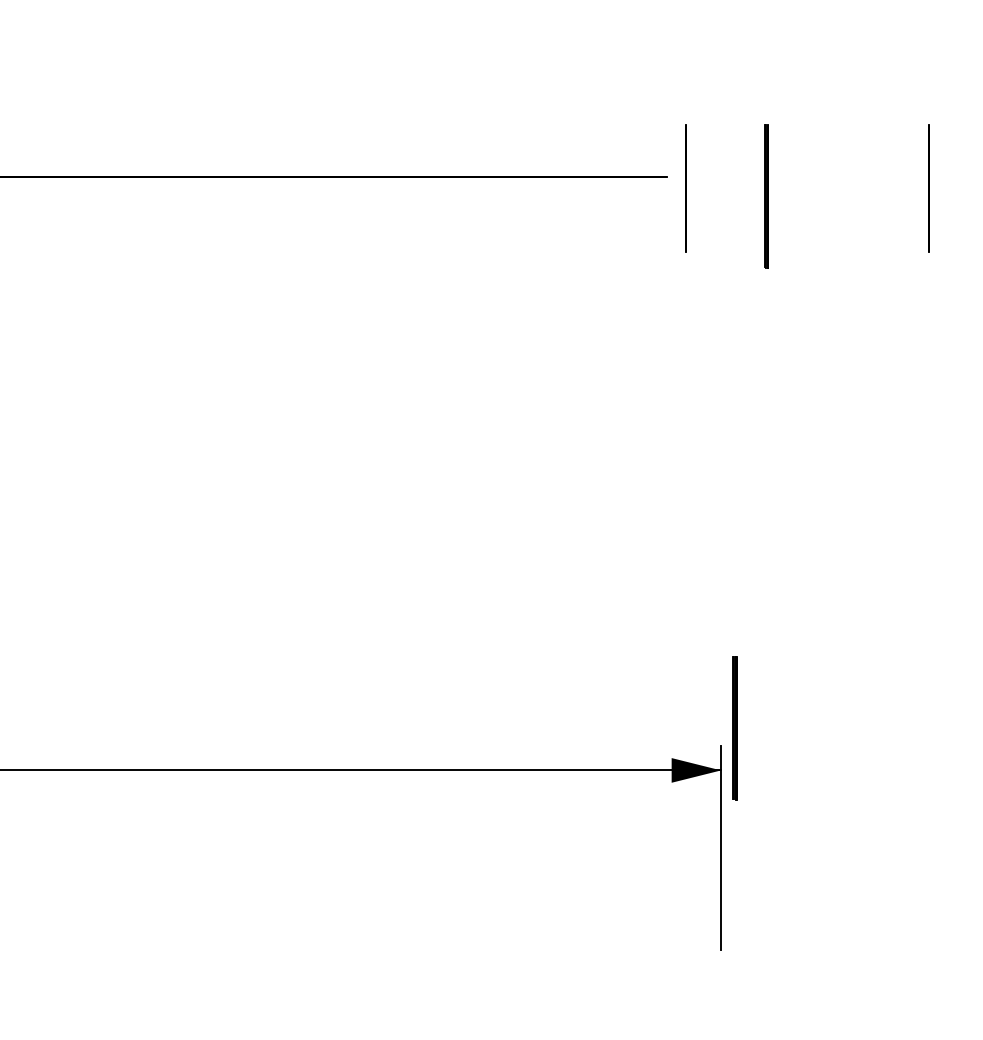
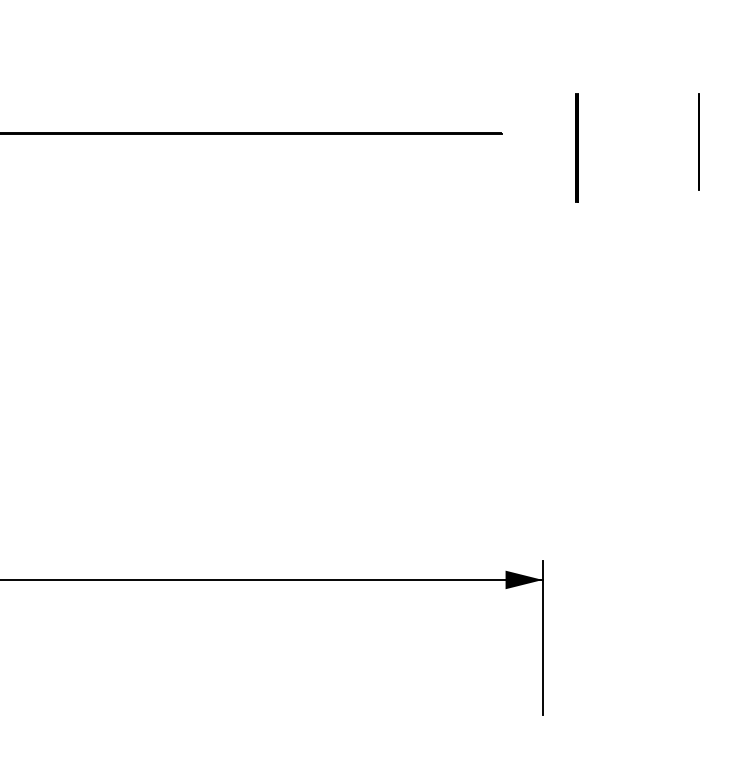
line: (684, 187) -> (515, 141), removed
line: (734, 727) -> (552, 547), removed

